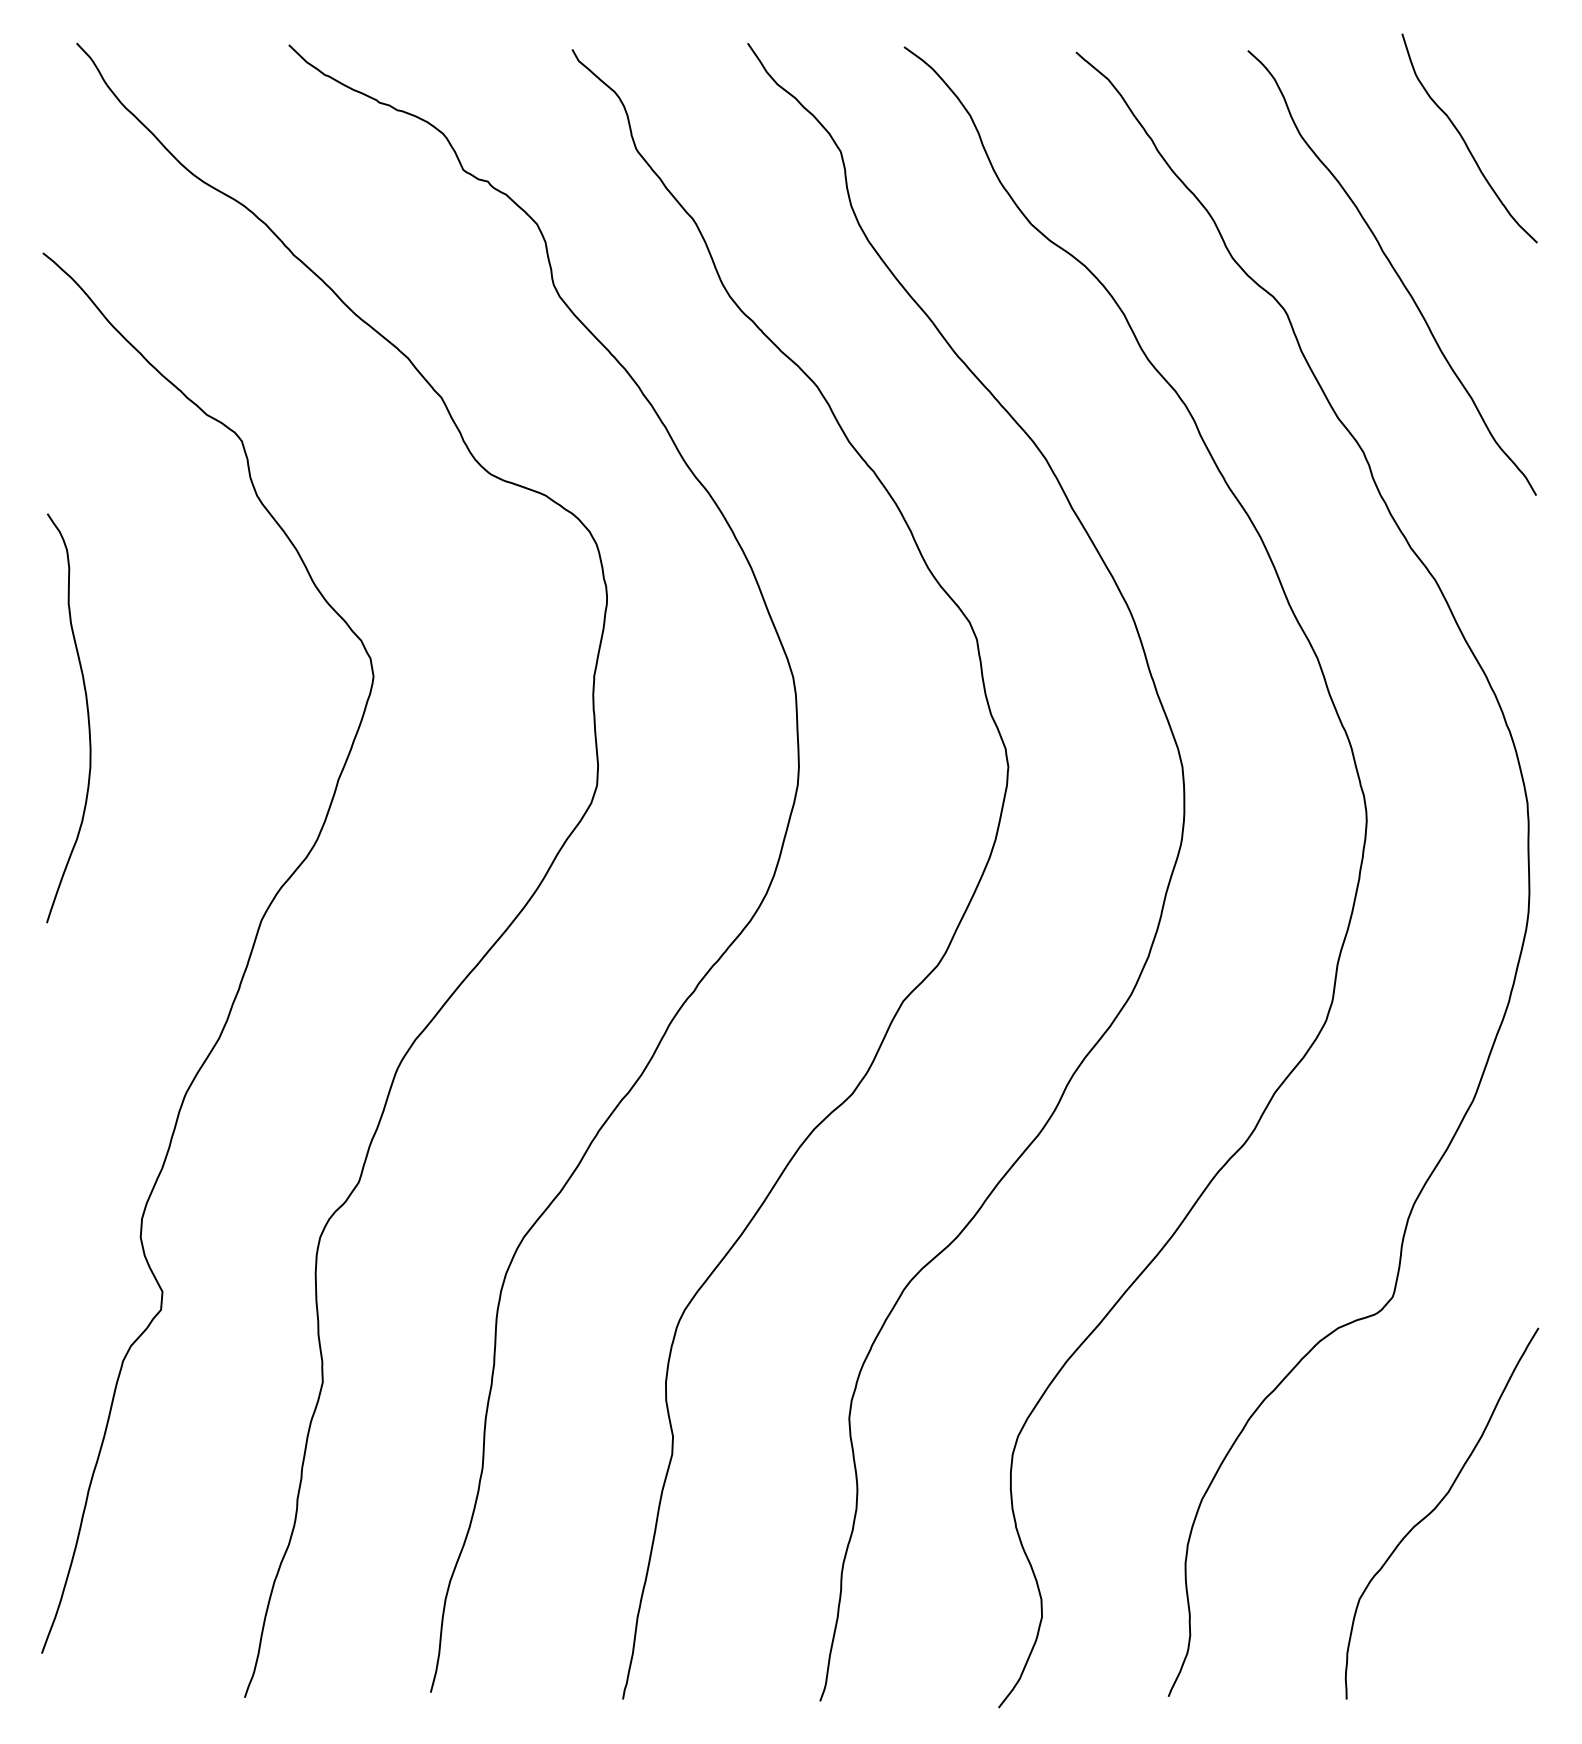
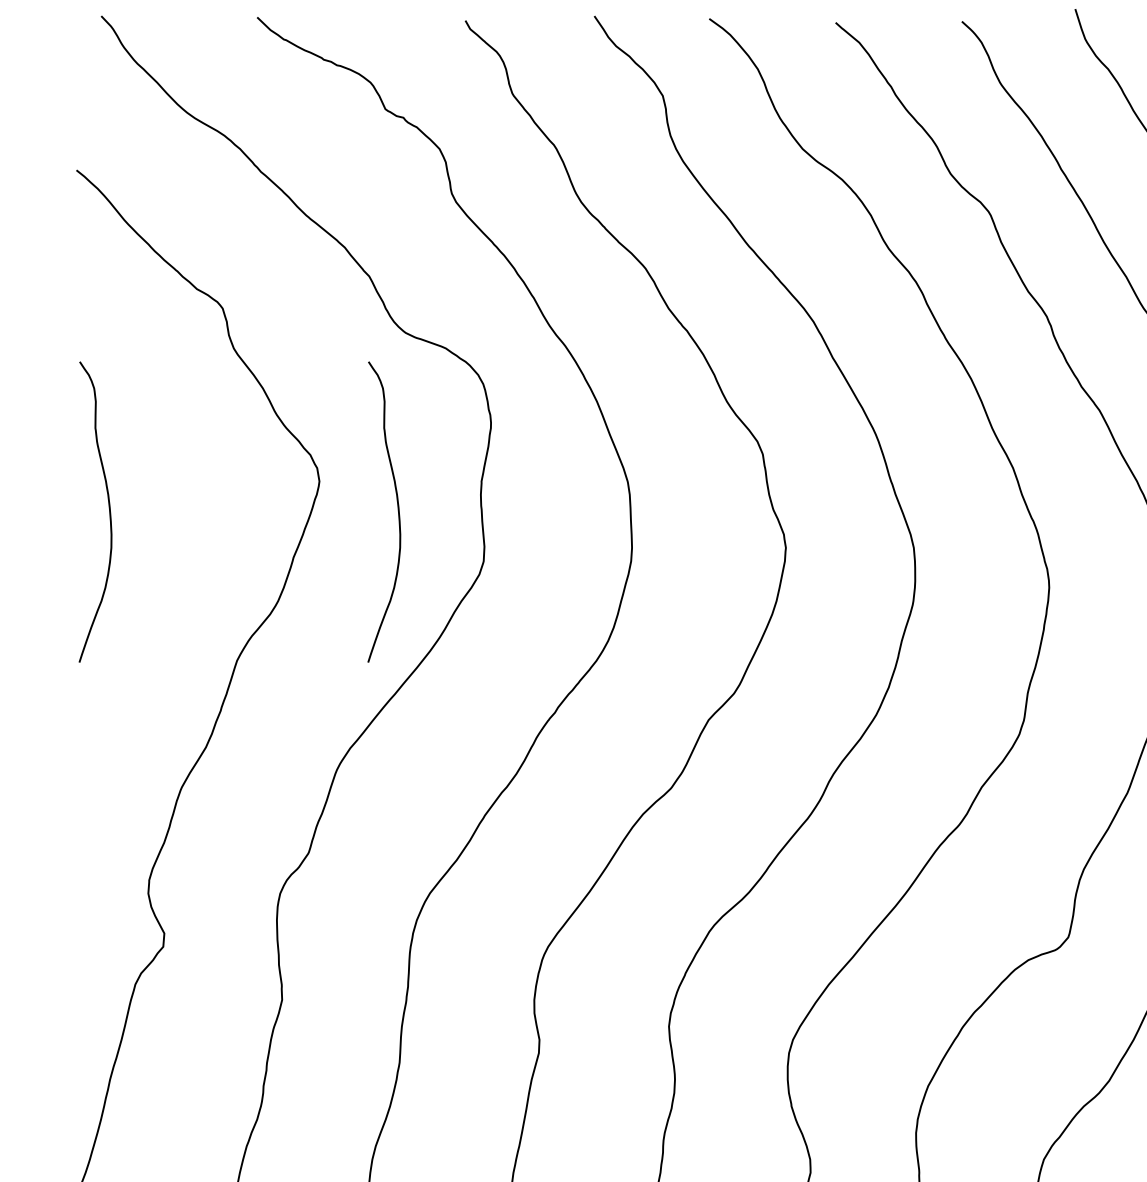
curve: (480, 718) -> (398, 512), added

